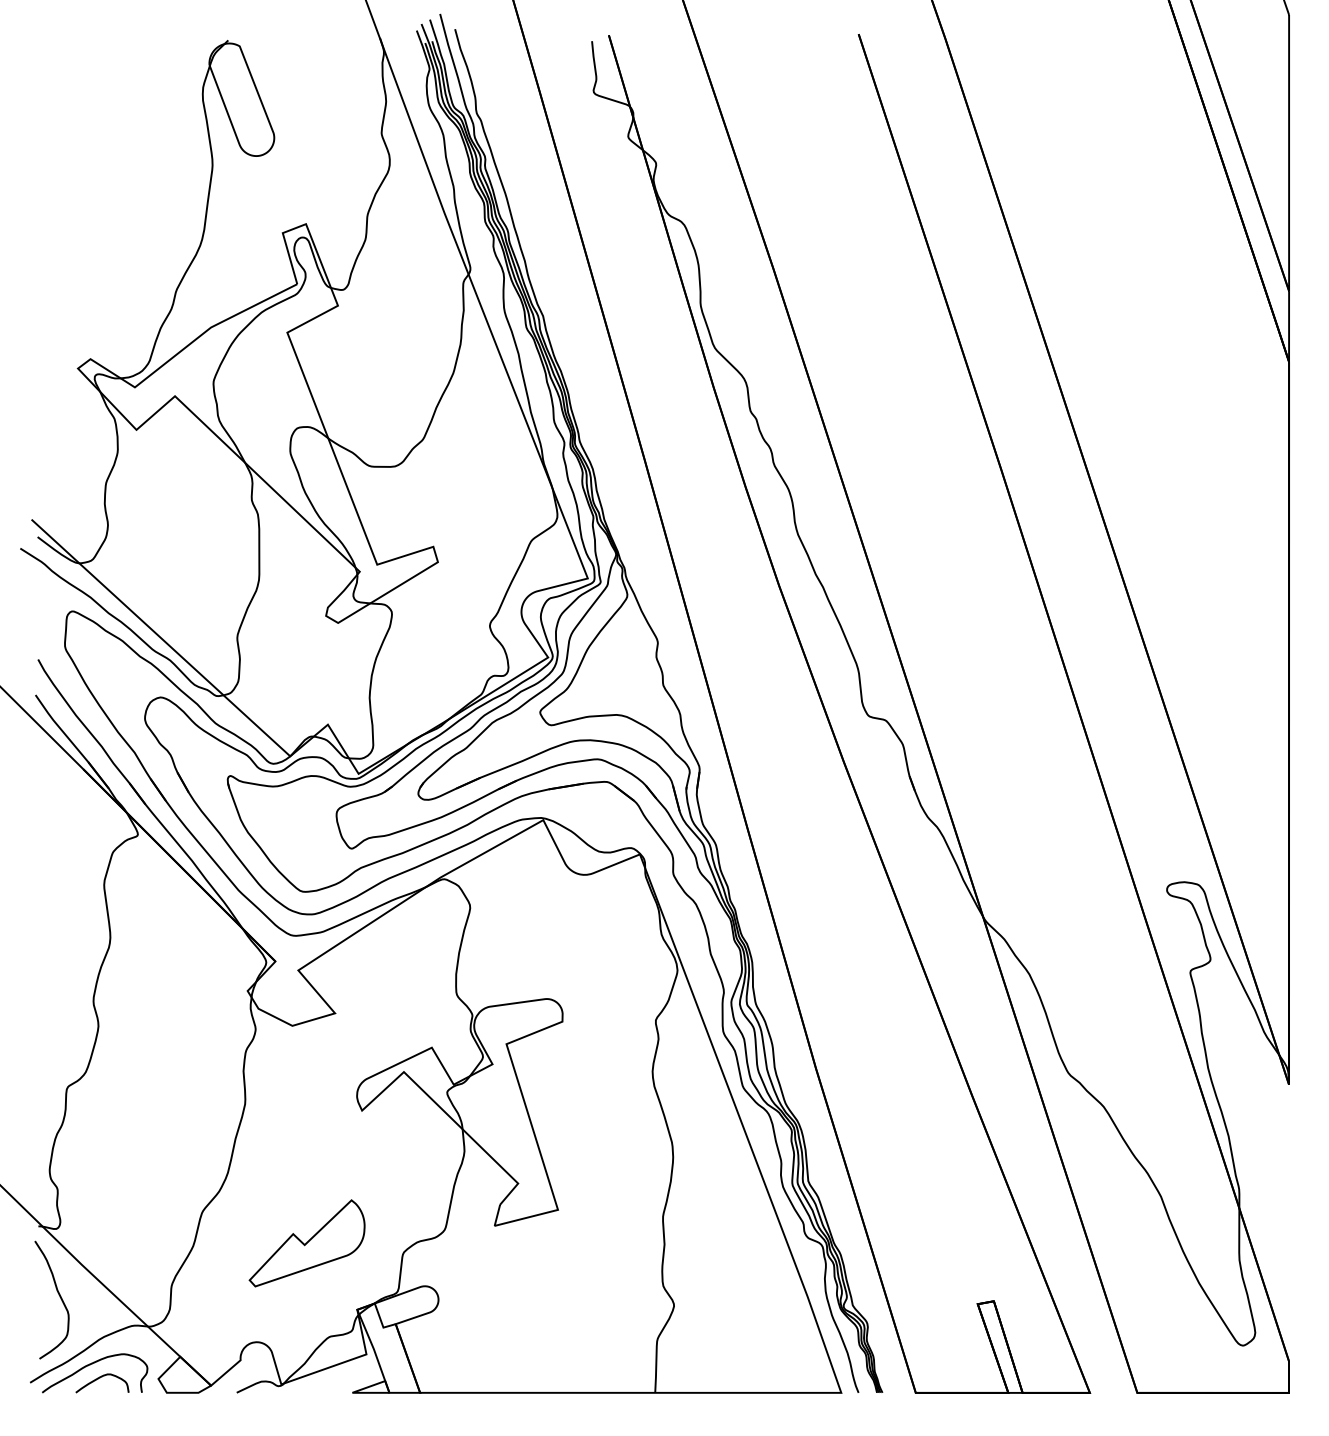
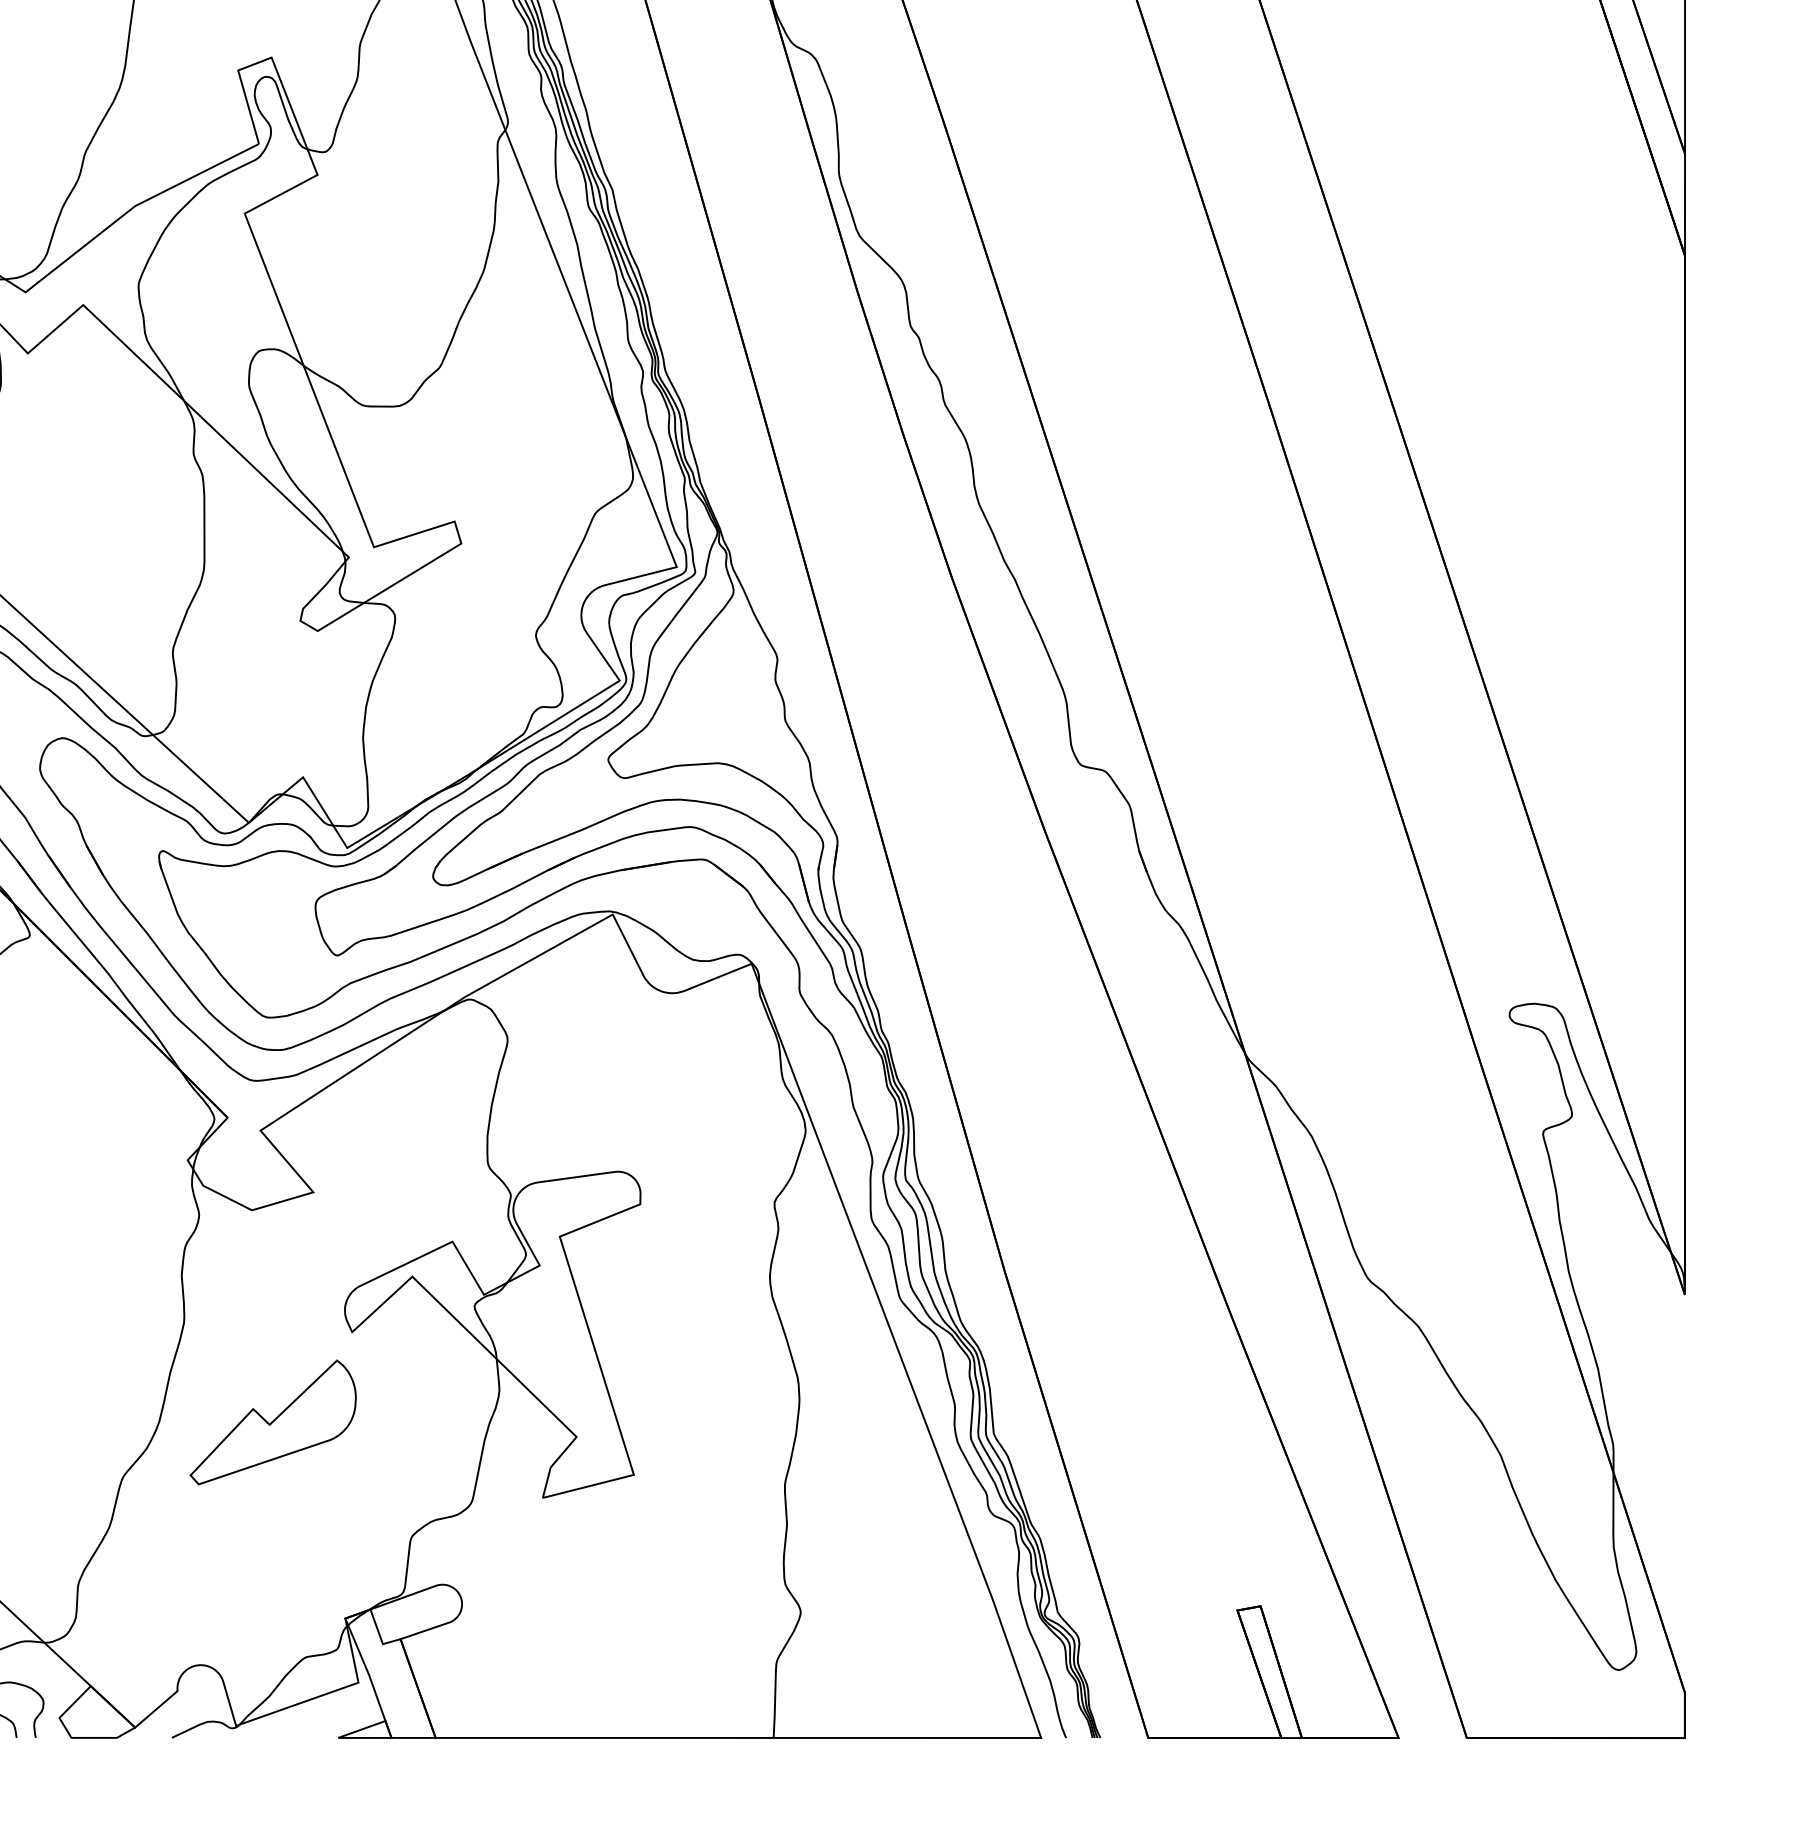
part: (306, 1243) -> (272, 1422), moved

